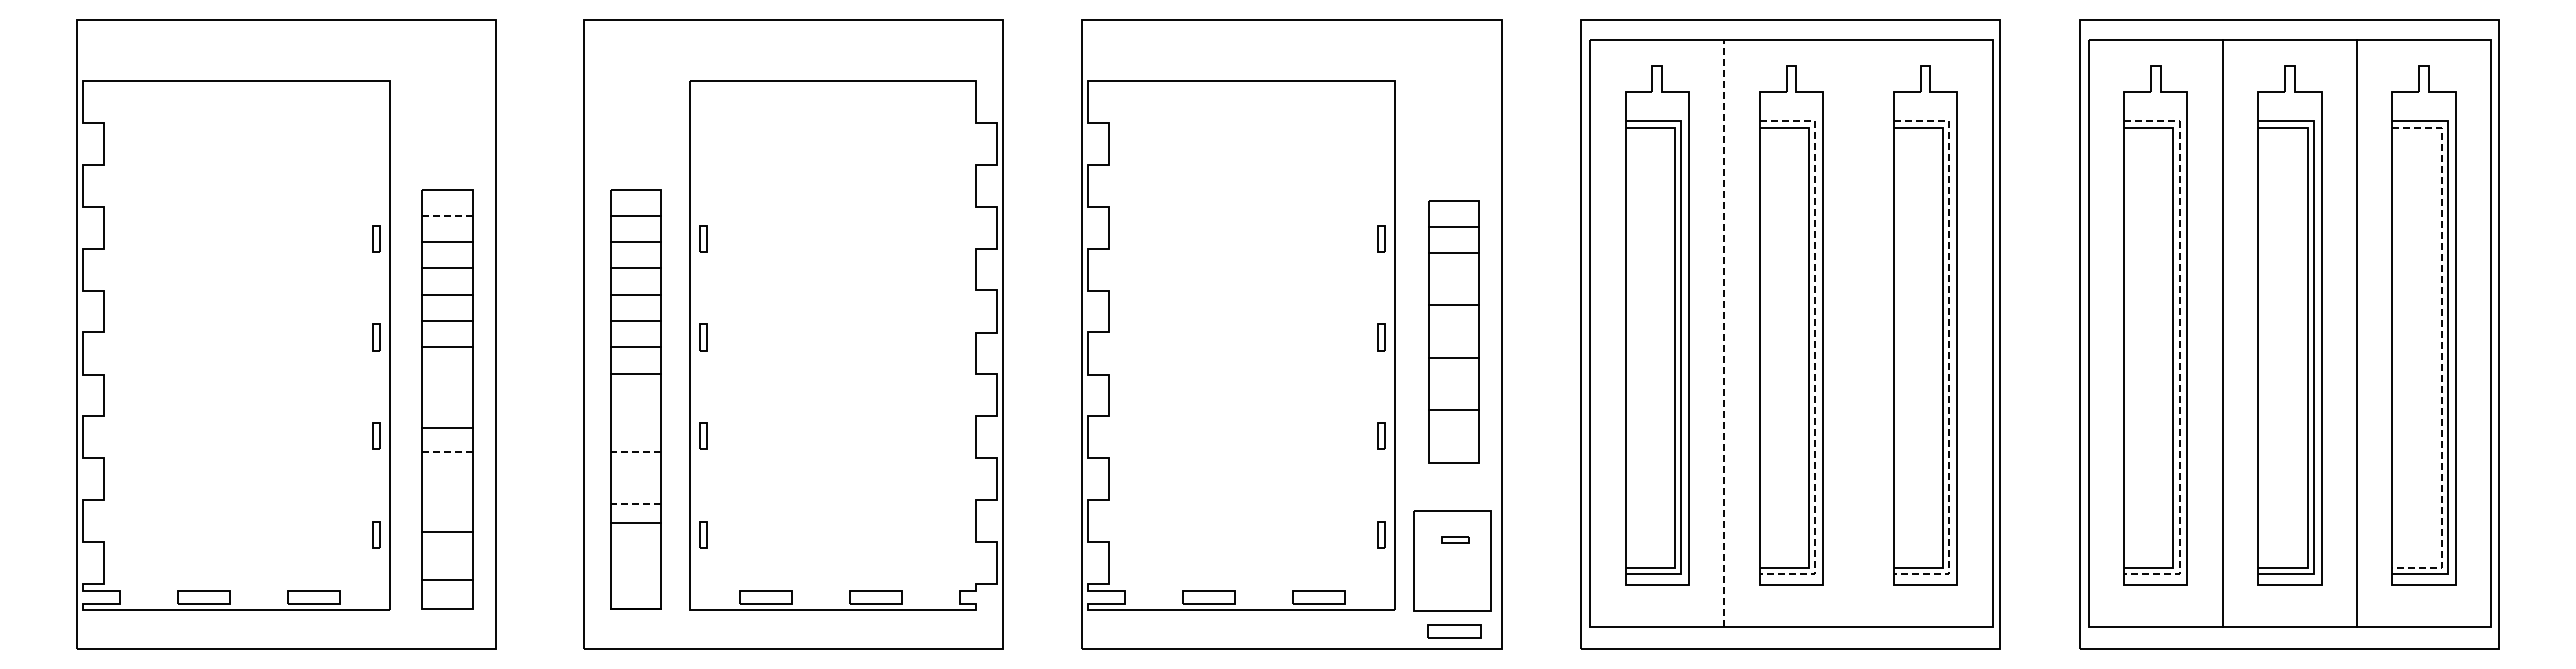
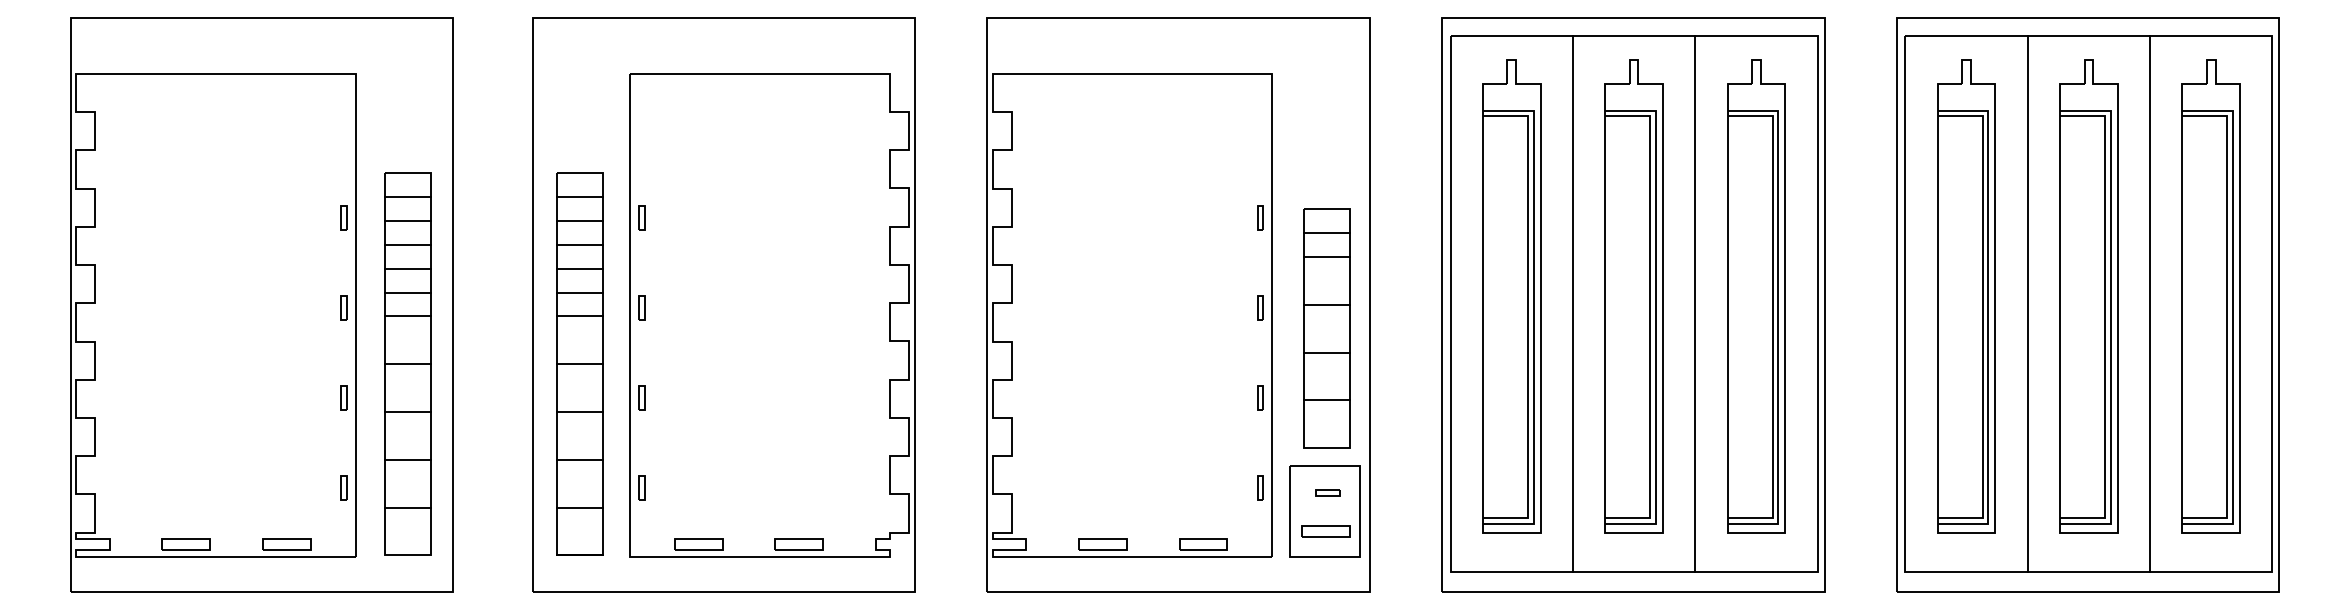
line: (446, 216) -> (407, 197), dashed -> solid
part: (1453, 331) -> (1325, 328), moved
line: (1724, 332) -> (1573, 303), dashed -> solid
line: (1858, 332) -> (1695, 303), added
line: (1815, 348) -> (1656, 317), dashed -> solid
line: (1949, 348) -> (1778, 317), dashed -> solid
line: (2179, 348) -> (1988, 317), dashed -> solid
line: (2441, 348) -> (2227, 317), dashed -> solid
line: (635, 374) -> (579, 364), moved
line: (447, 428) -> (408, 364), moved
line: (446, 451) -> (407, 411), dashed -> solid
line: (635, 451) -> (579, 411), dashed -> solid
line: (635, 504) -> (579, 460), dashed -> solid
line: (635, 522) -> (579, 507), moved
line: (447, 532) -> (408, 460), moved
line: (447, 579) -> (408, 507), moved
part: (1454, 631) -> (1325, 531), moved

